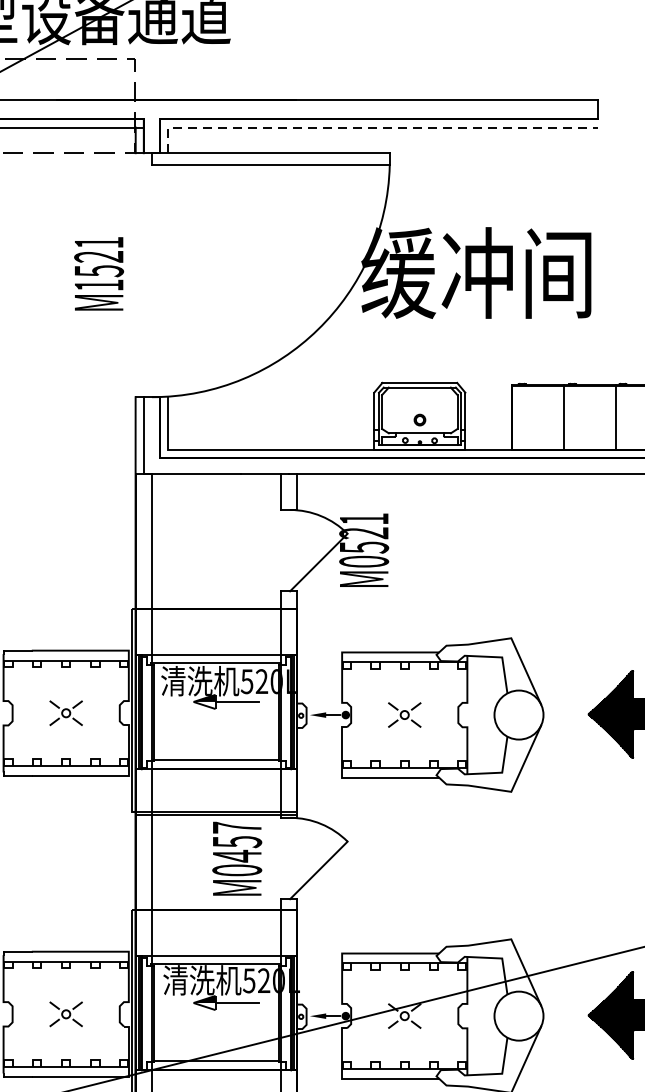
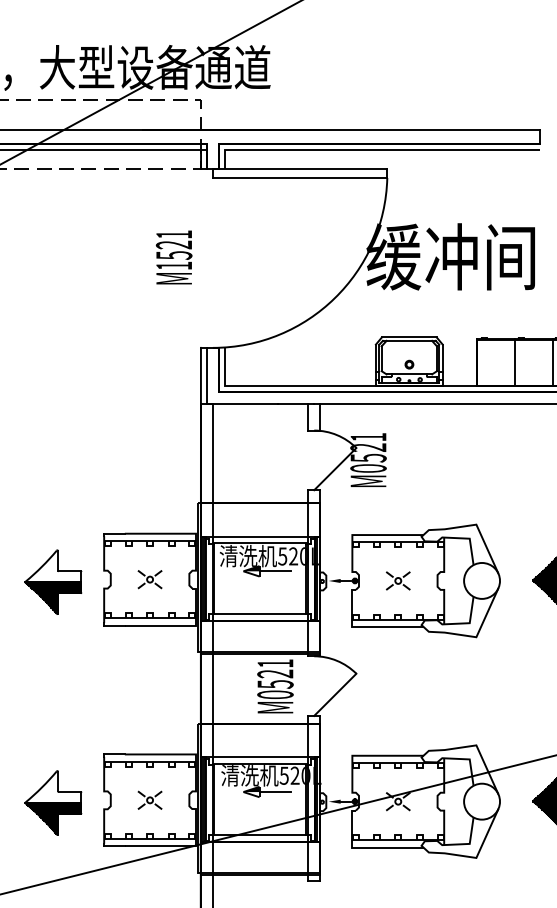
line: (369, 127) -> (372, 150), dashed -> solid
text: (237, 842) -> (275, 674), M0457 -> M0521

